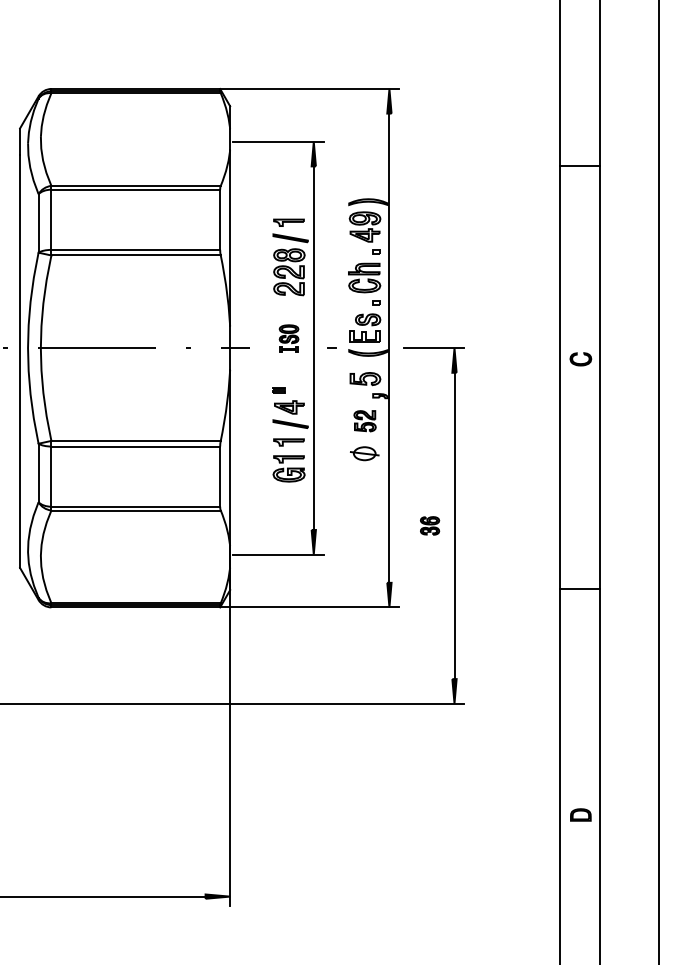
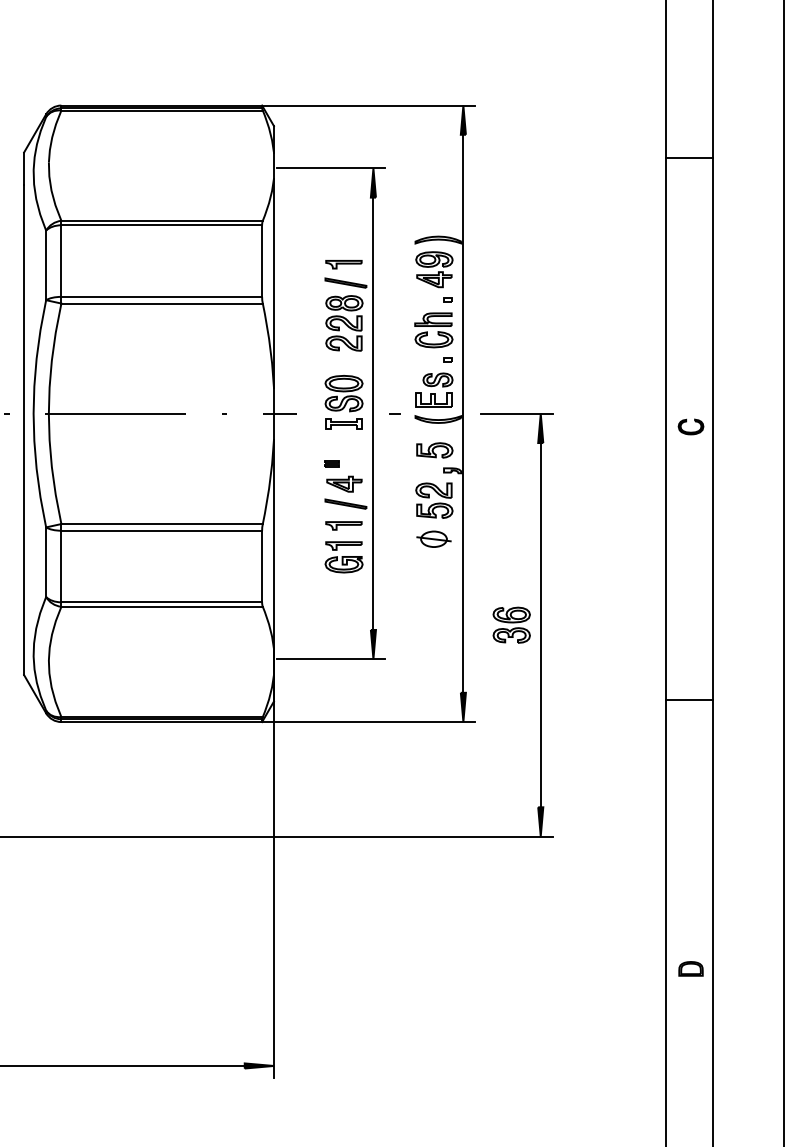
line: (579, 165) -> (689, 157), moved
part: (288, 338) -> (343, 402), size x1.67
part: (365, 421) -> (434, 500), size x1.43
part: (429, 525) -> (511, 624), size x1.67

